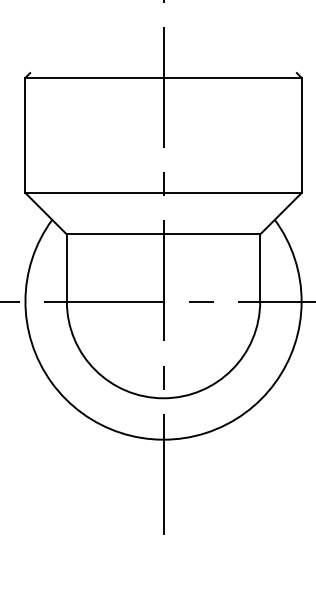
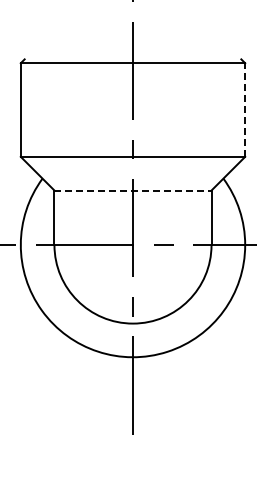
line: (302, 135) -> (245, 110), solid -> dashed
line: (164, 234) -> (133, 190), solid -> dashed

